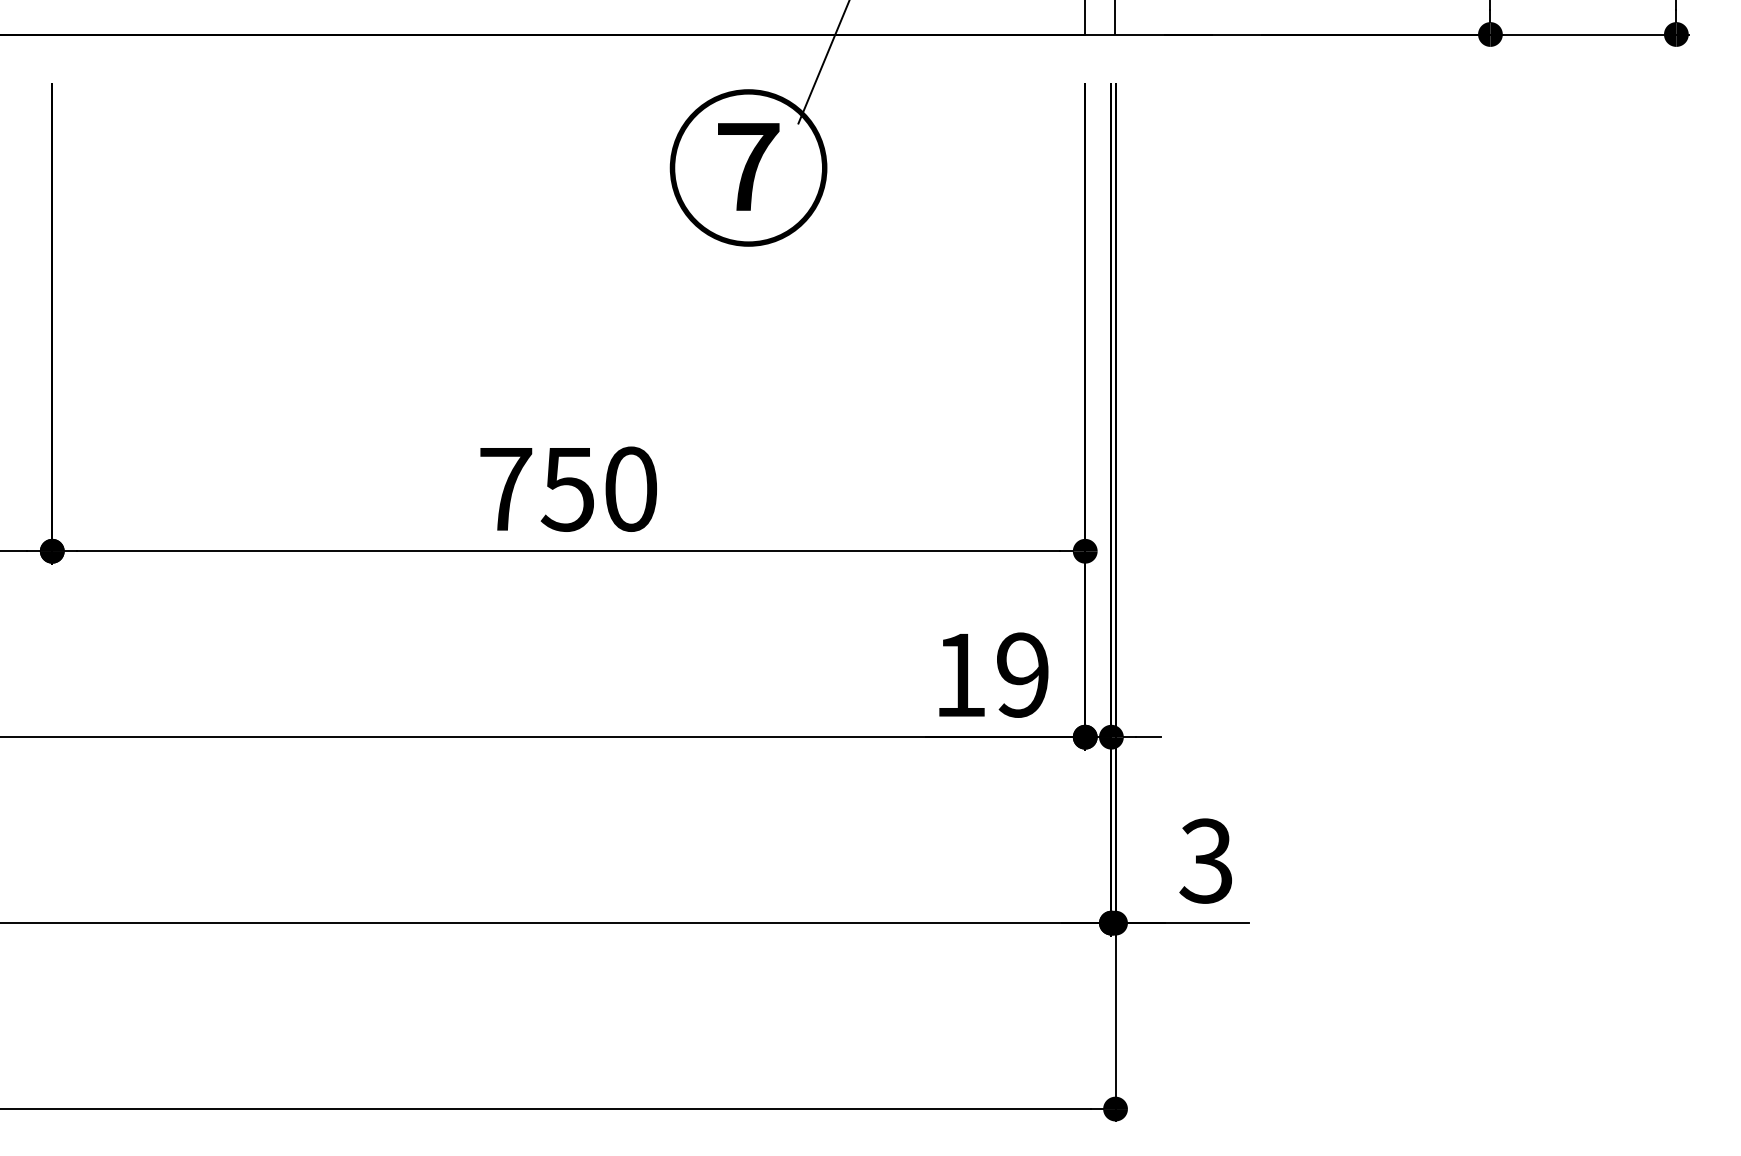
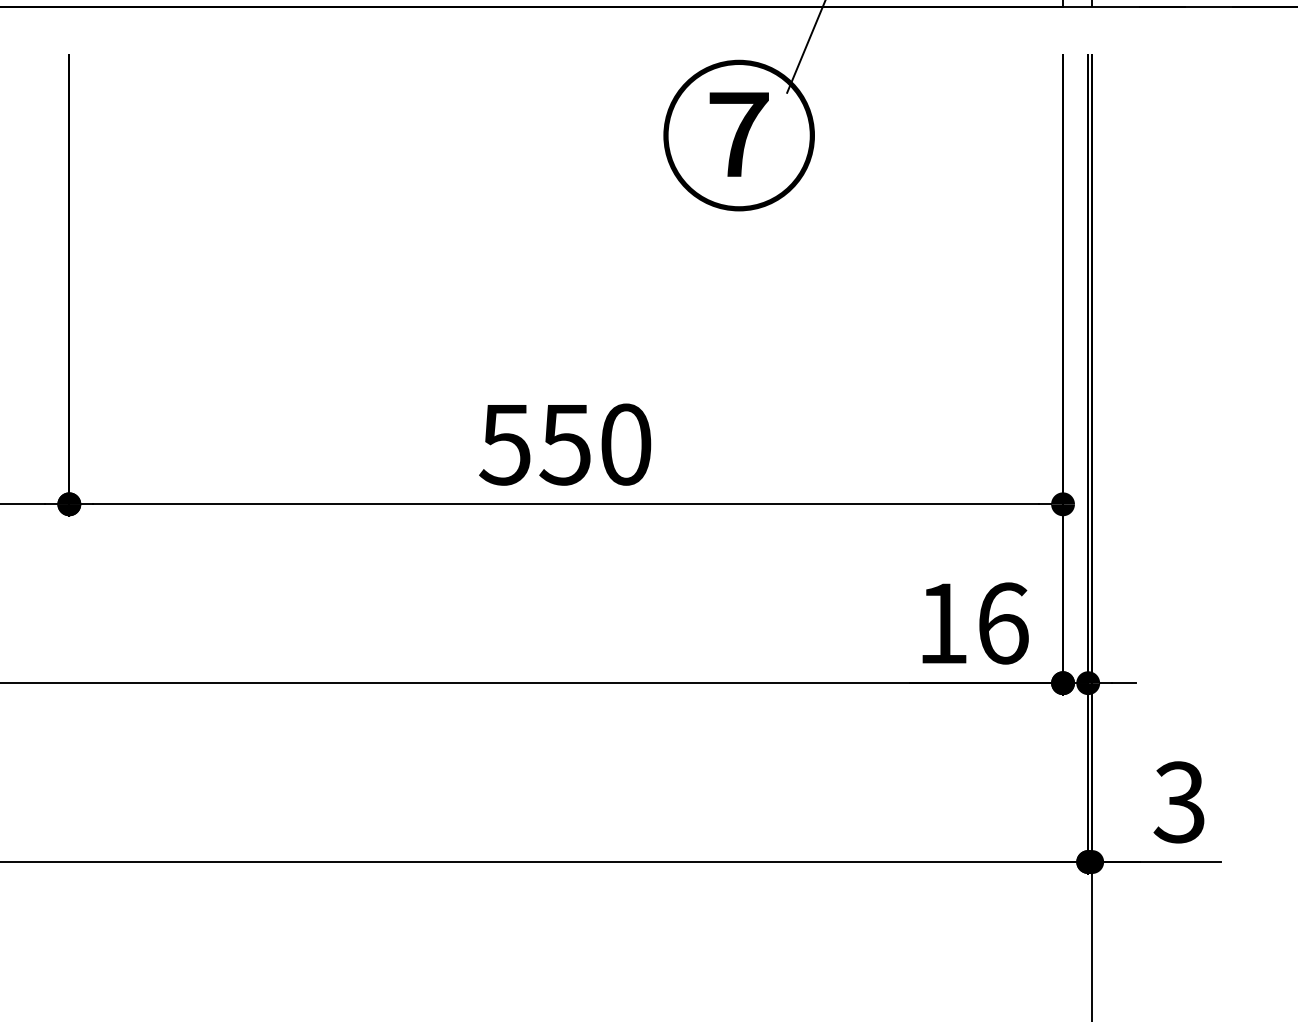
text: (505, 489) -> (505, 444), 750 -> 550
text: (1023, 674) -> (1003, 622), 19 -> 16

